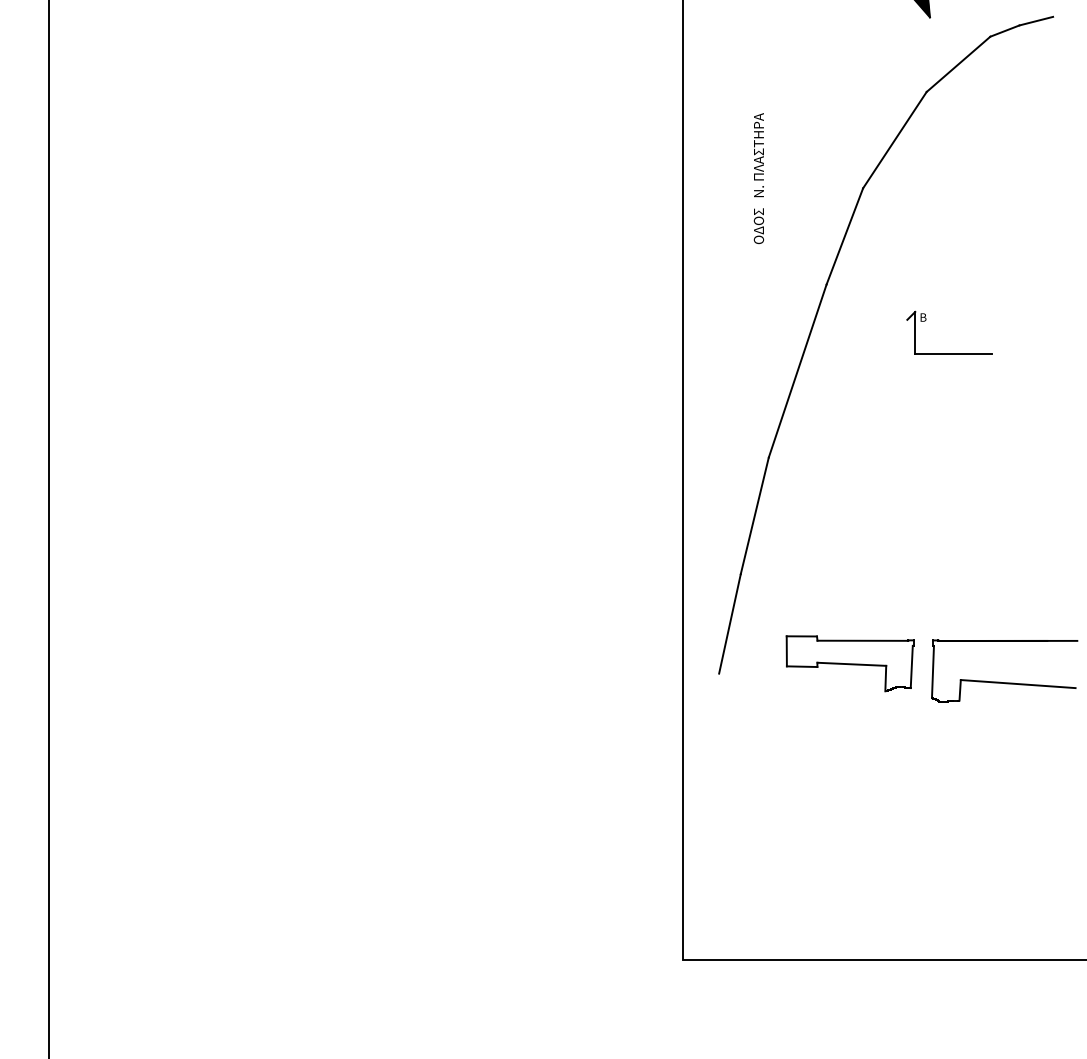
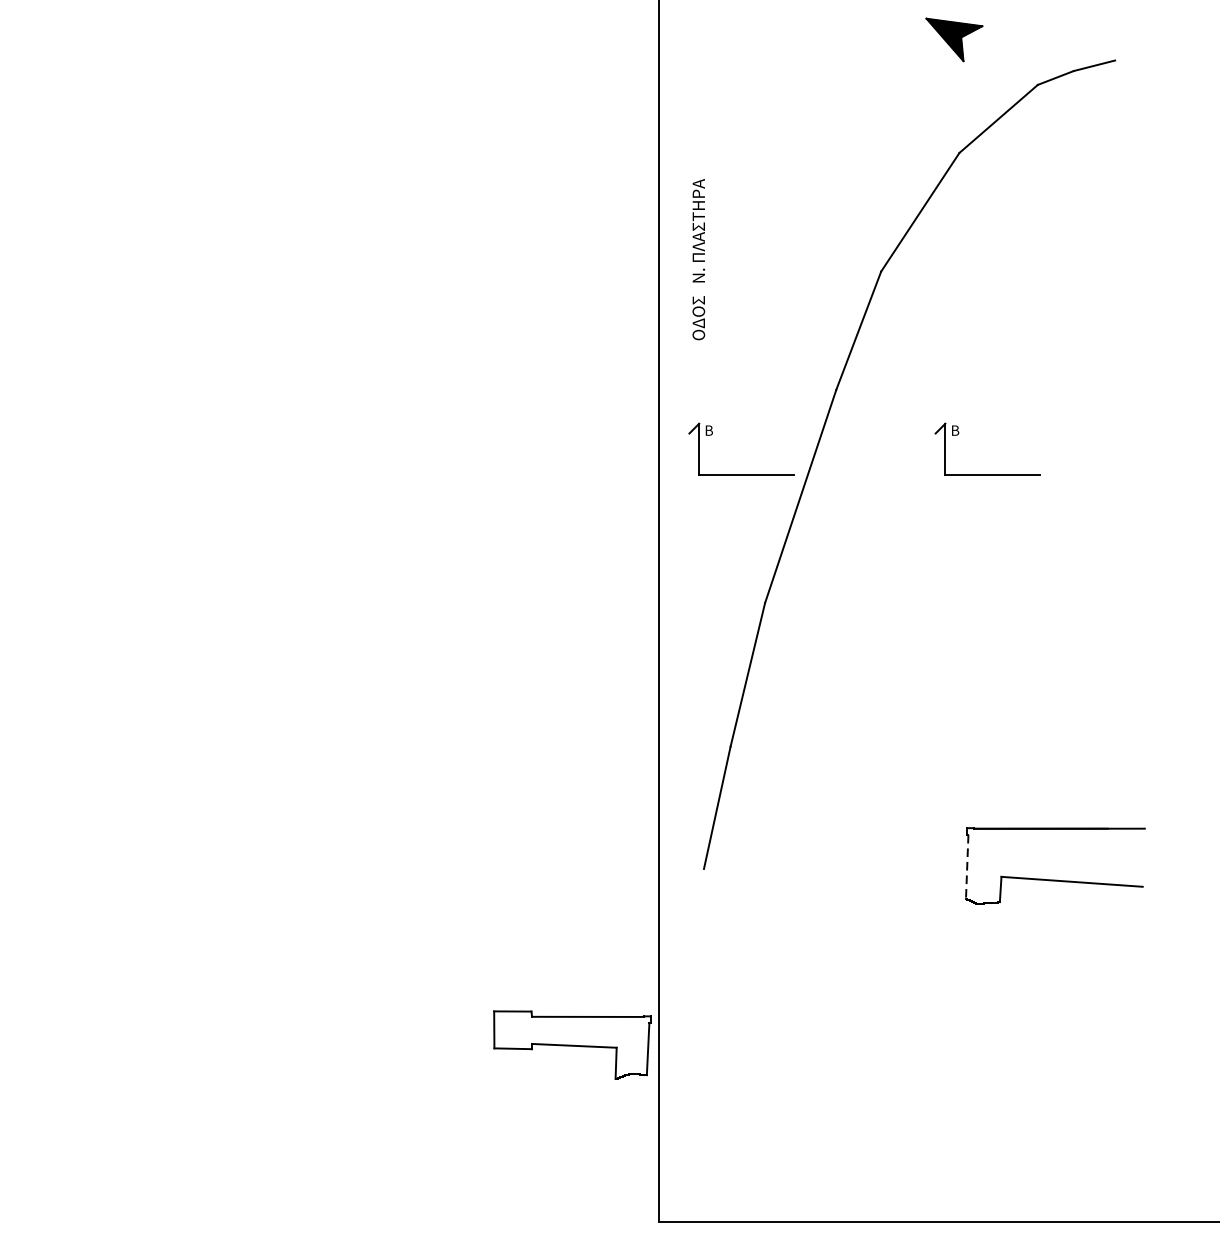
text: (758, 178) -> (698, 259), moved
part: (749, 353) -> (741, 474), added
part: (849, 663) -> (571, 1044), moved
line: (932, 672) -> (966, 867), solid -> dashed

